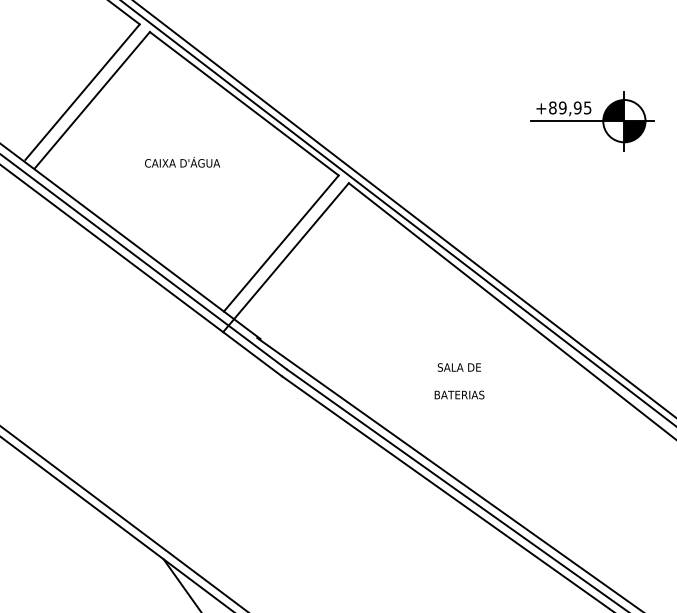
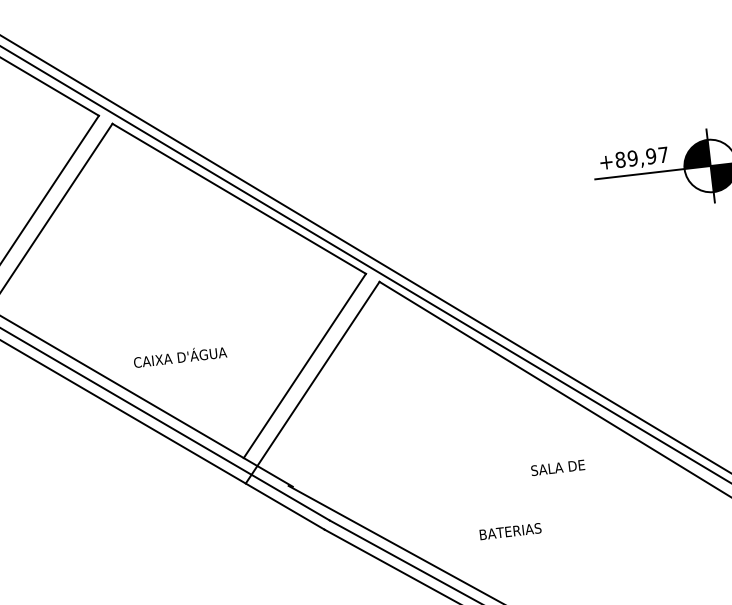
text: (587, 107) -> (663, 154), +89,95 -> +89,97
text: (182, 161) -> (180, 355), moved
text: (458, 367) -> (556, 468), moved
text: (459, 394) -> (510, 530), moved

